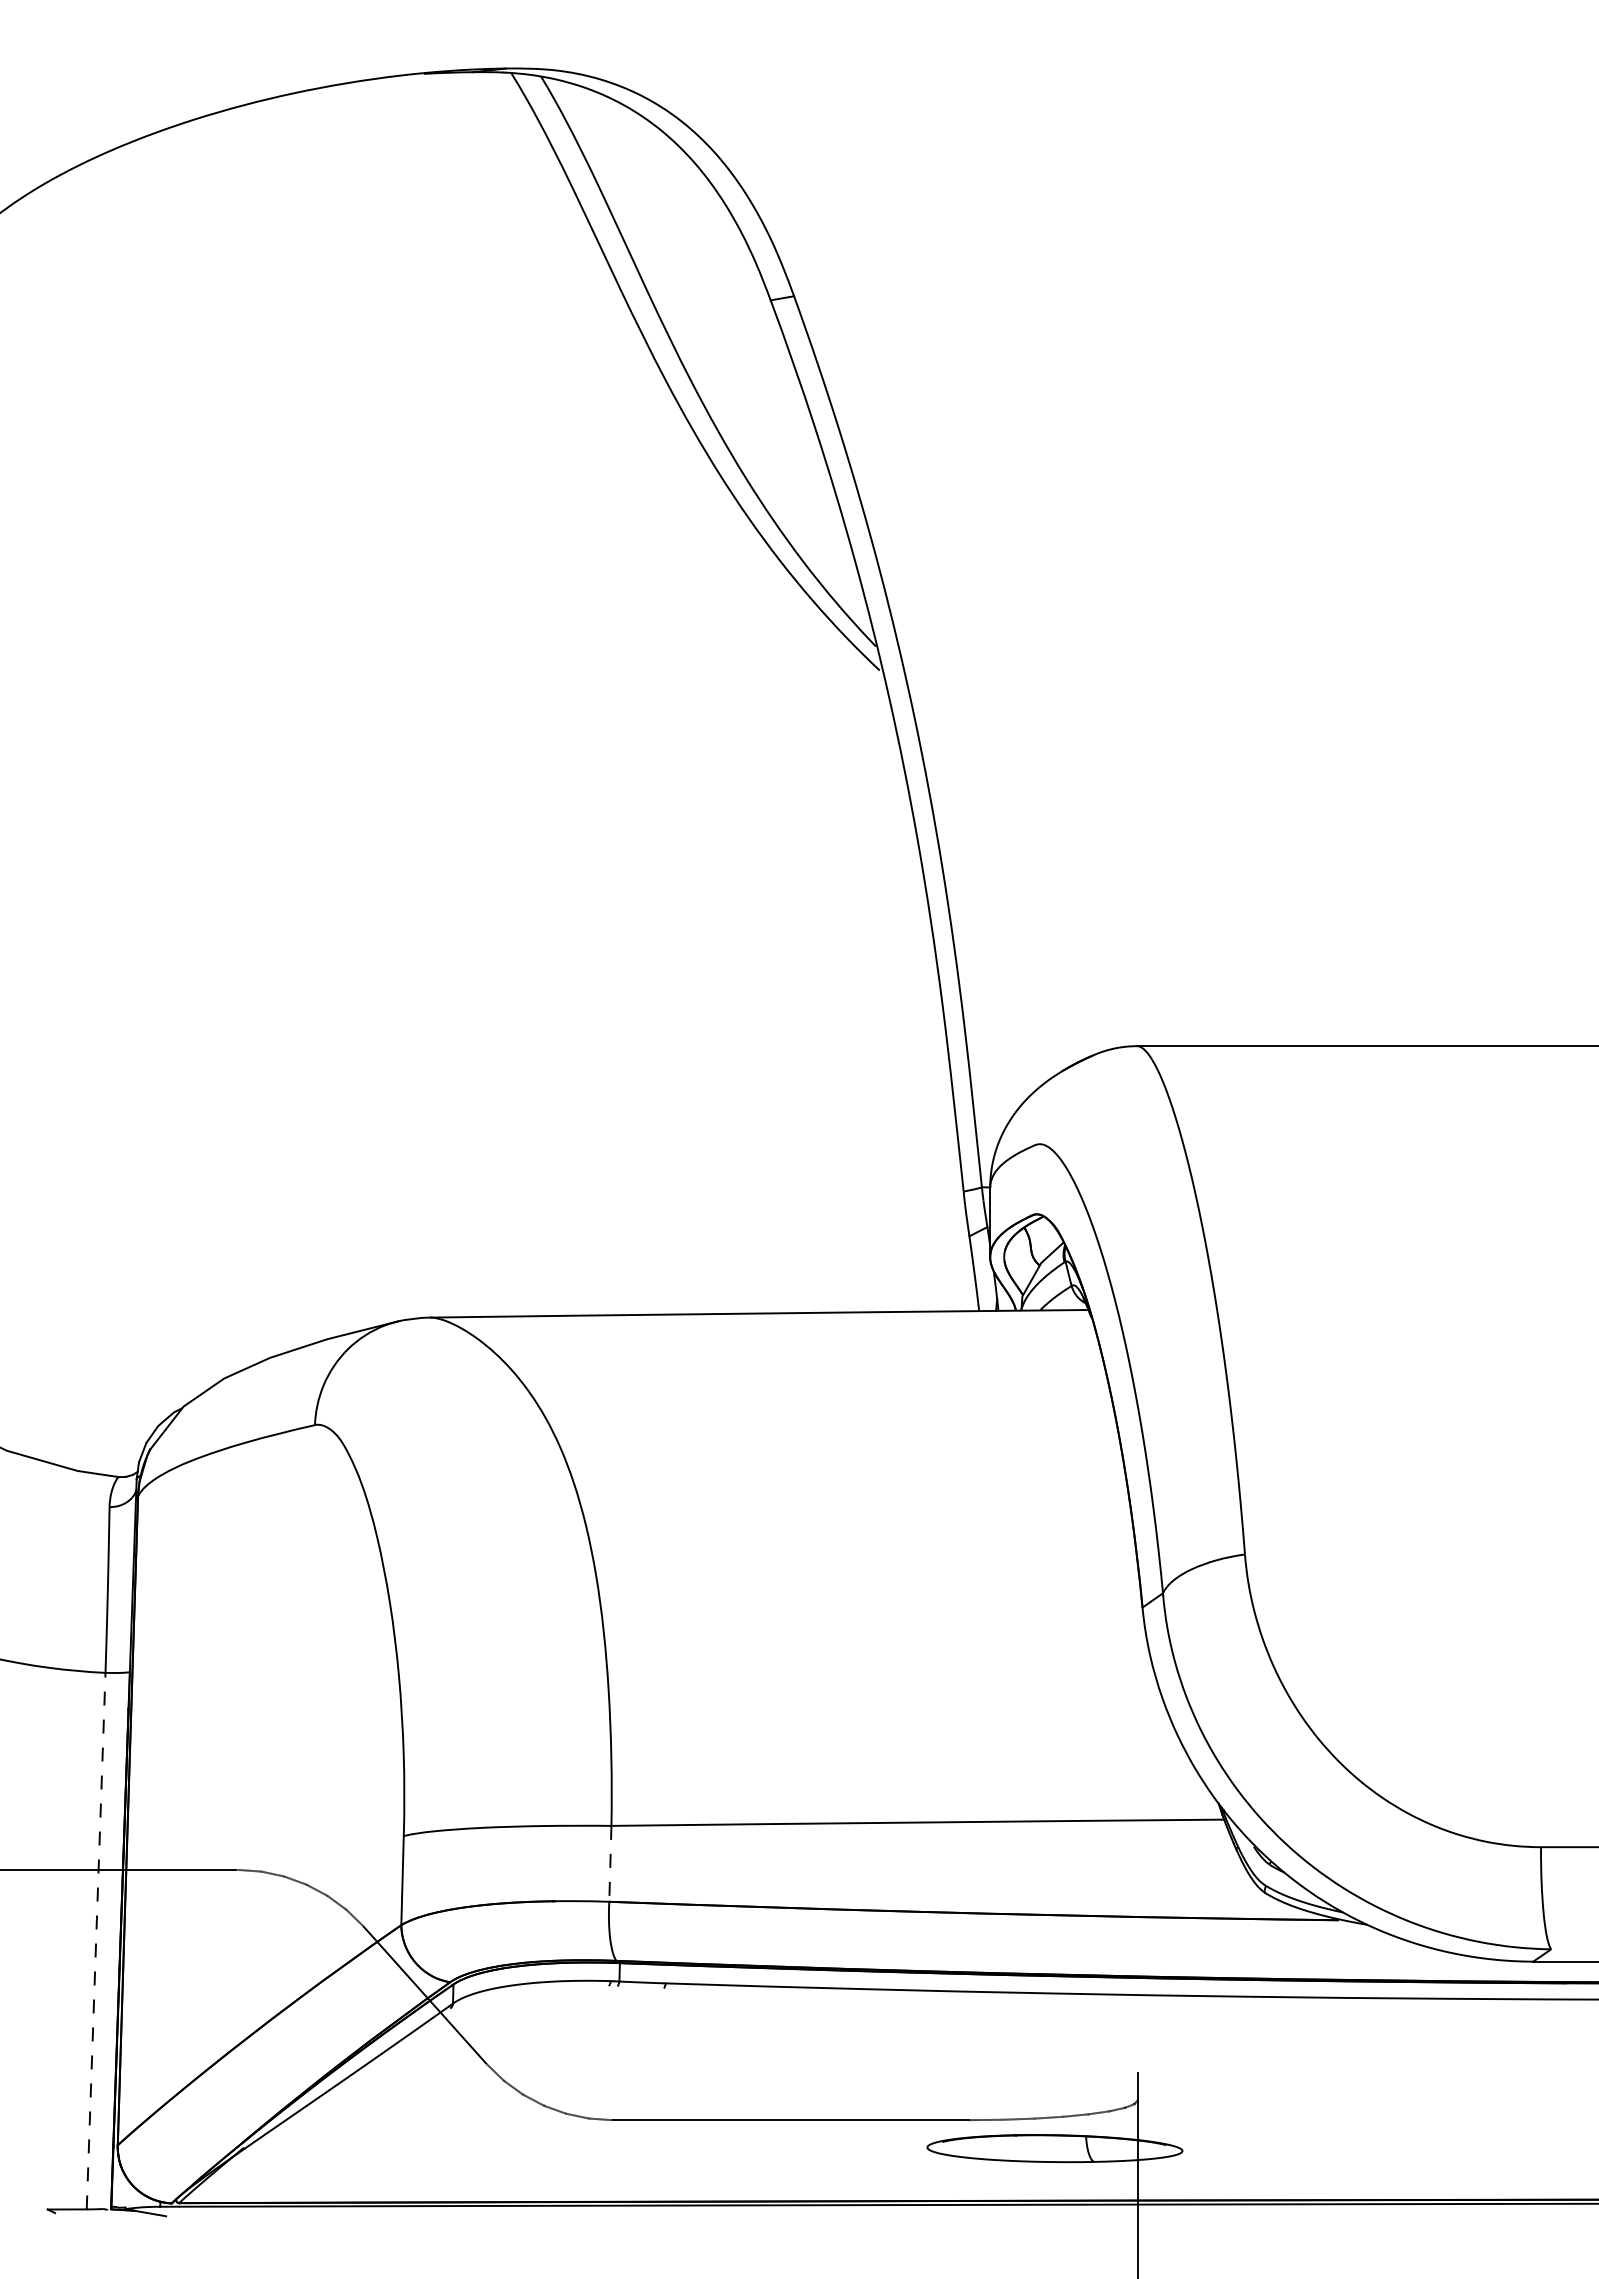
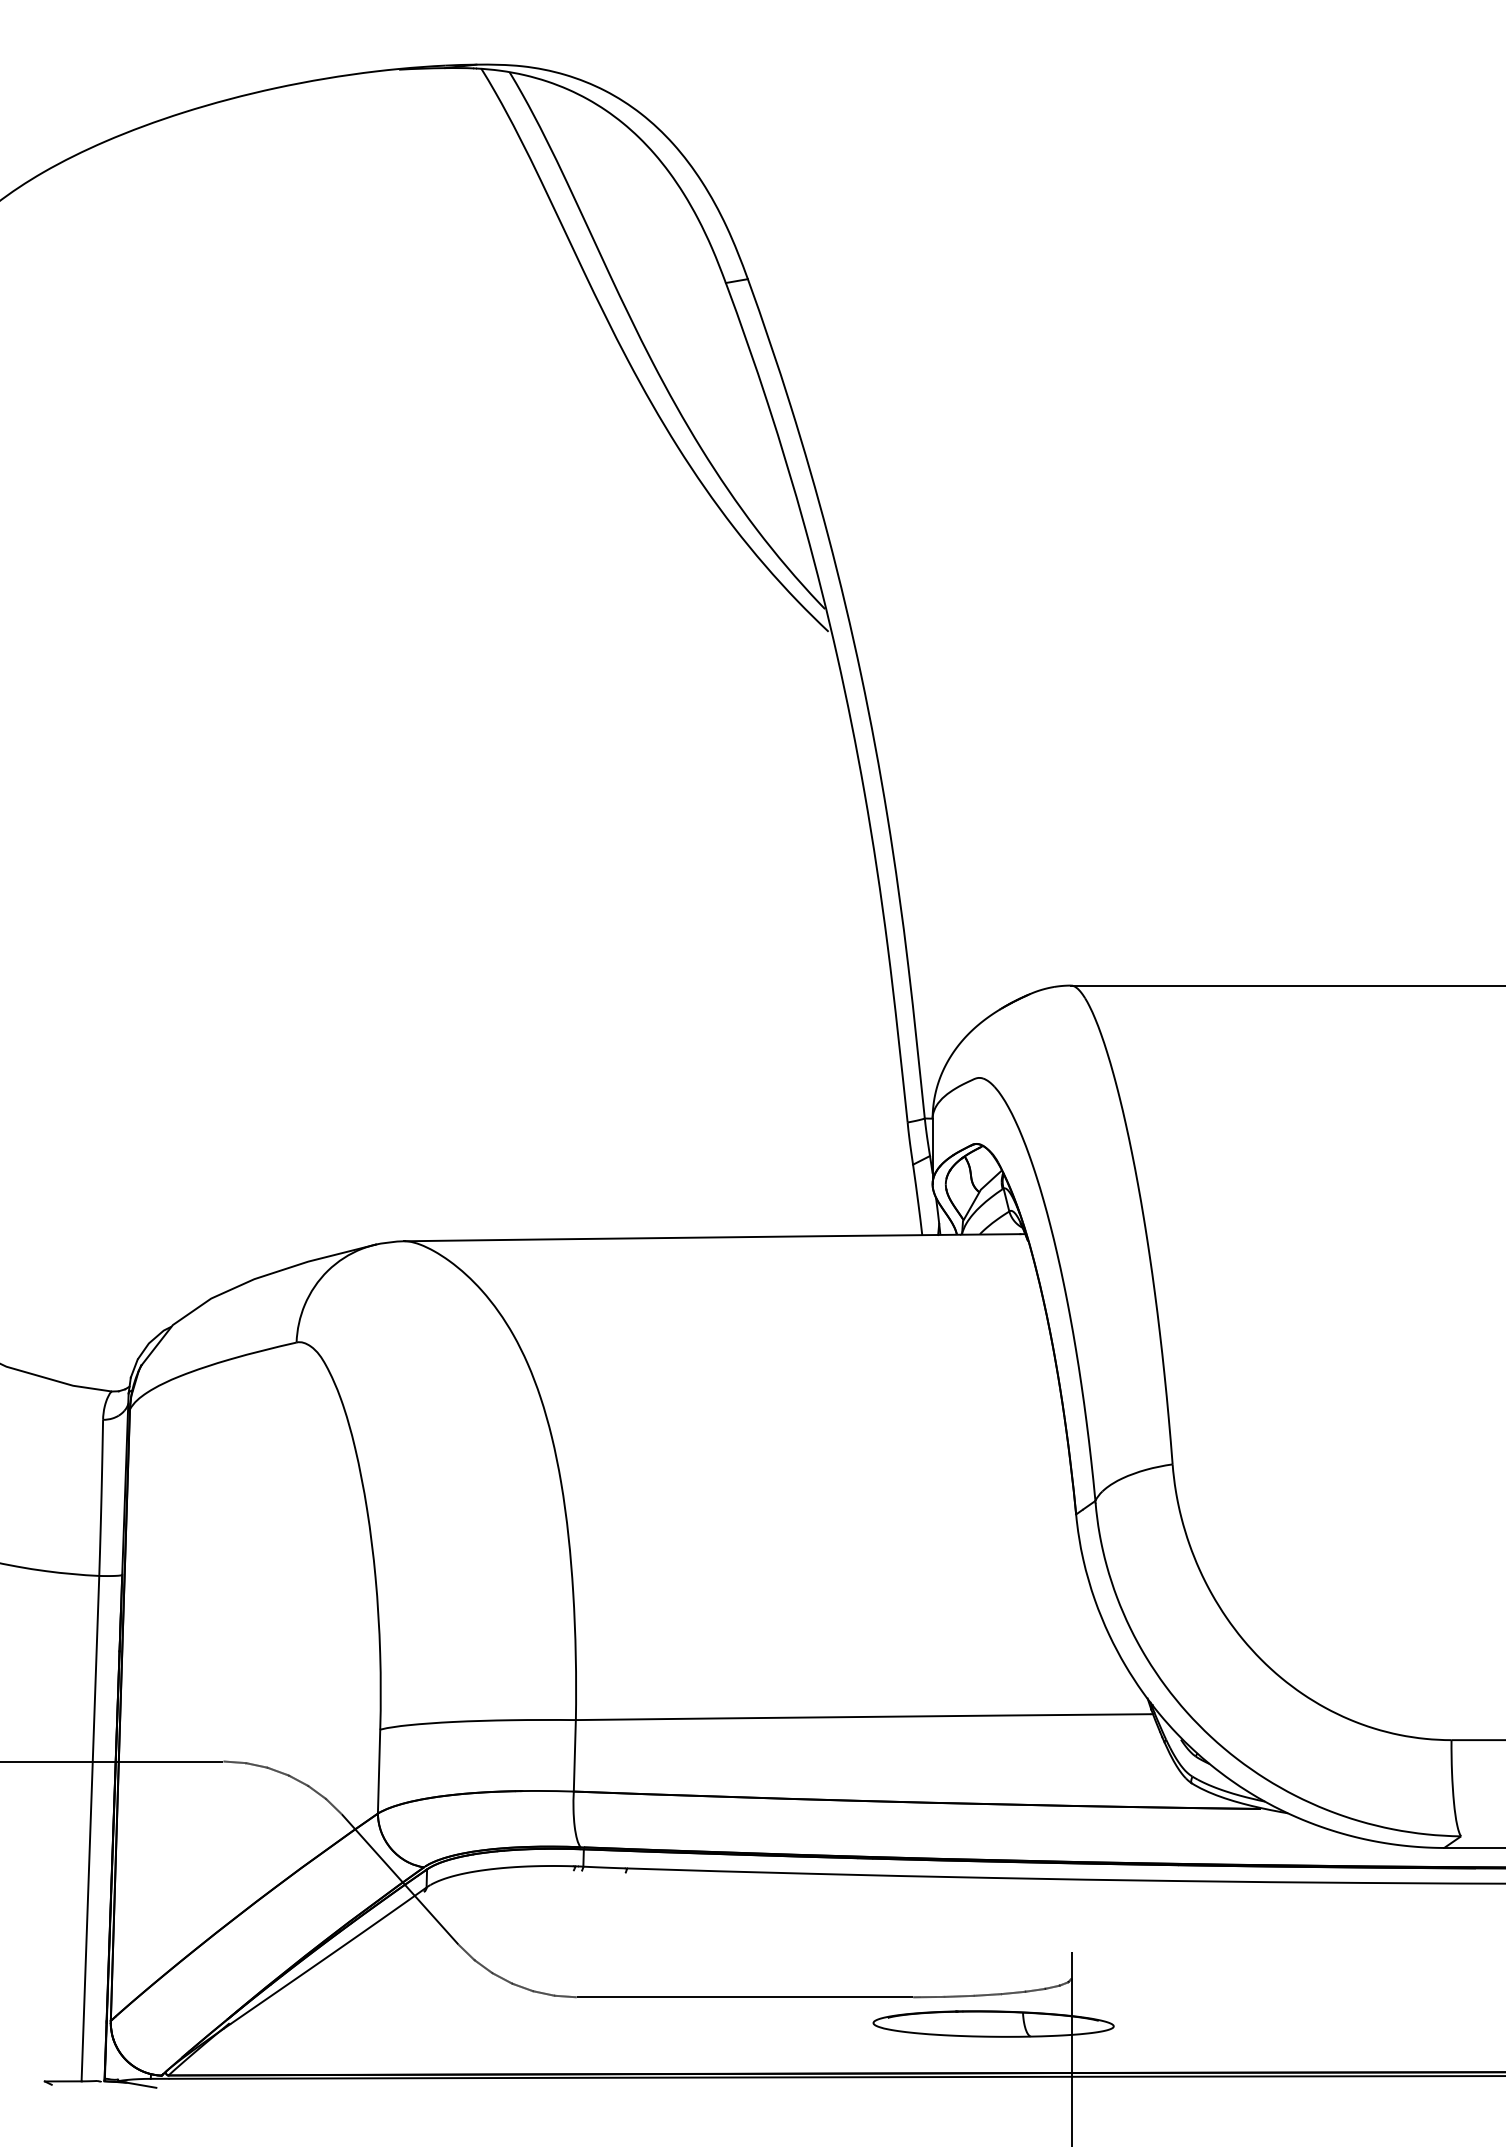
line: (610, 1863) -> (574, 1755), dashed -> solid
line: (96, 1940) -> (90, 1828), dashed -> solid

